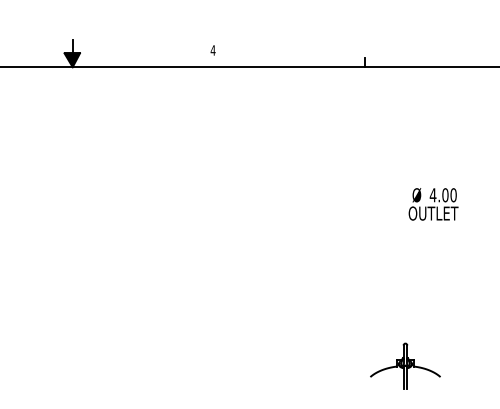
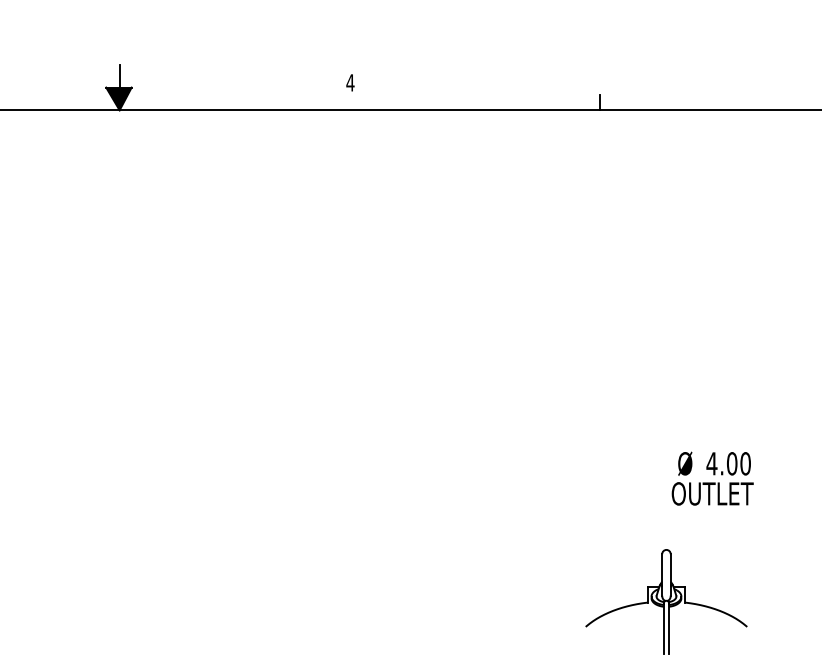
text: (433, 204) -> (712, 478), moved
part: (405, 365) -> (666, 600), size x1.4

